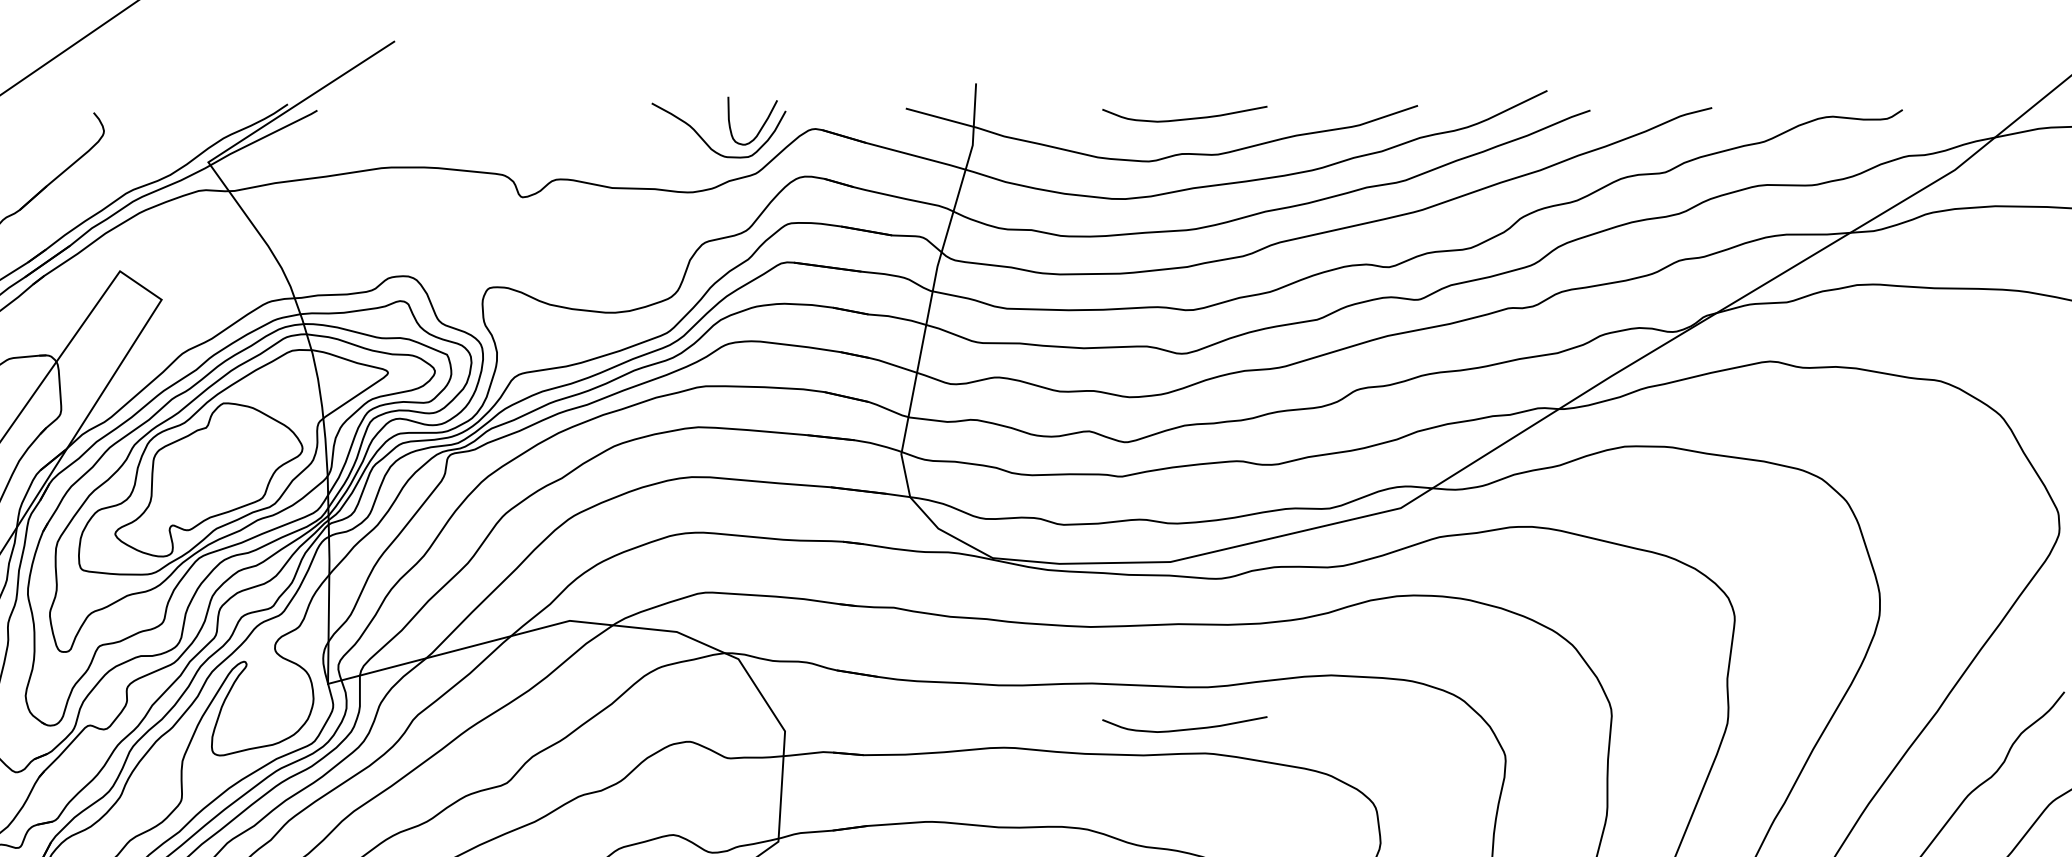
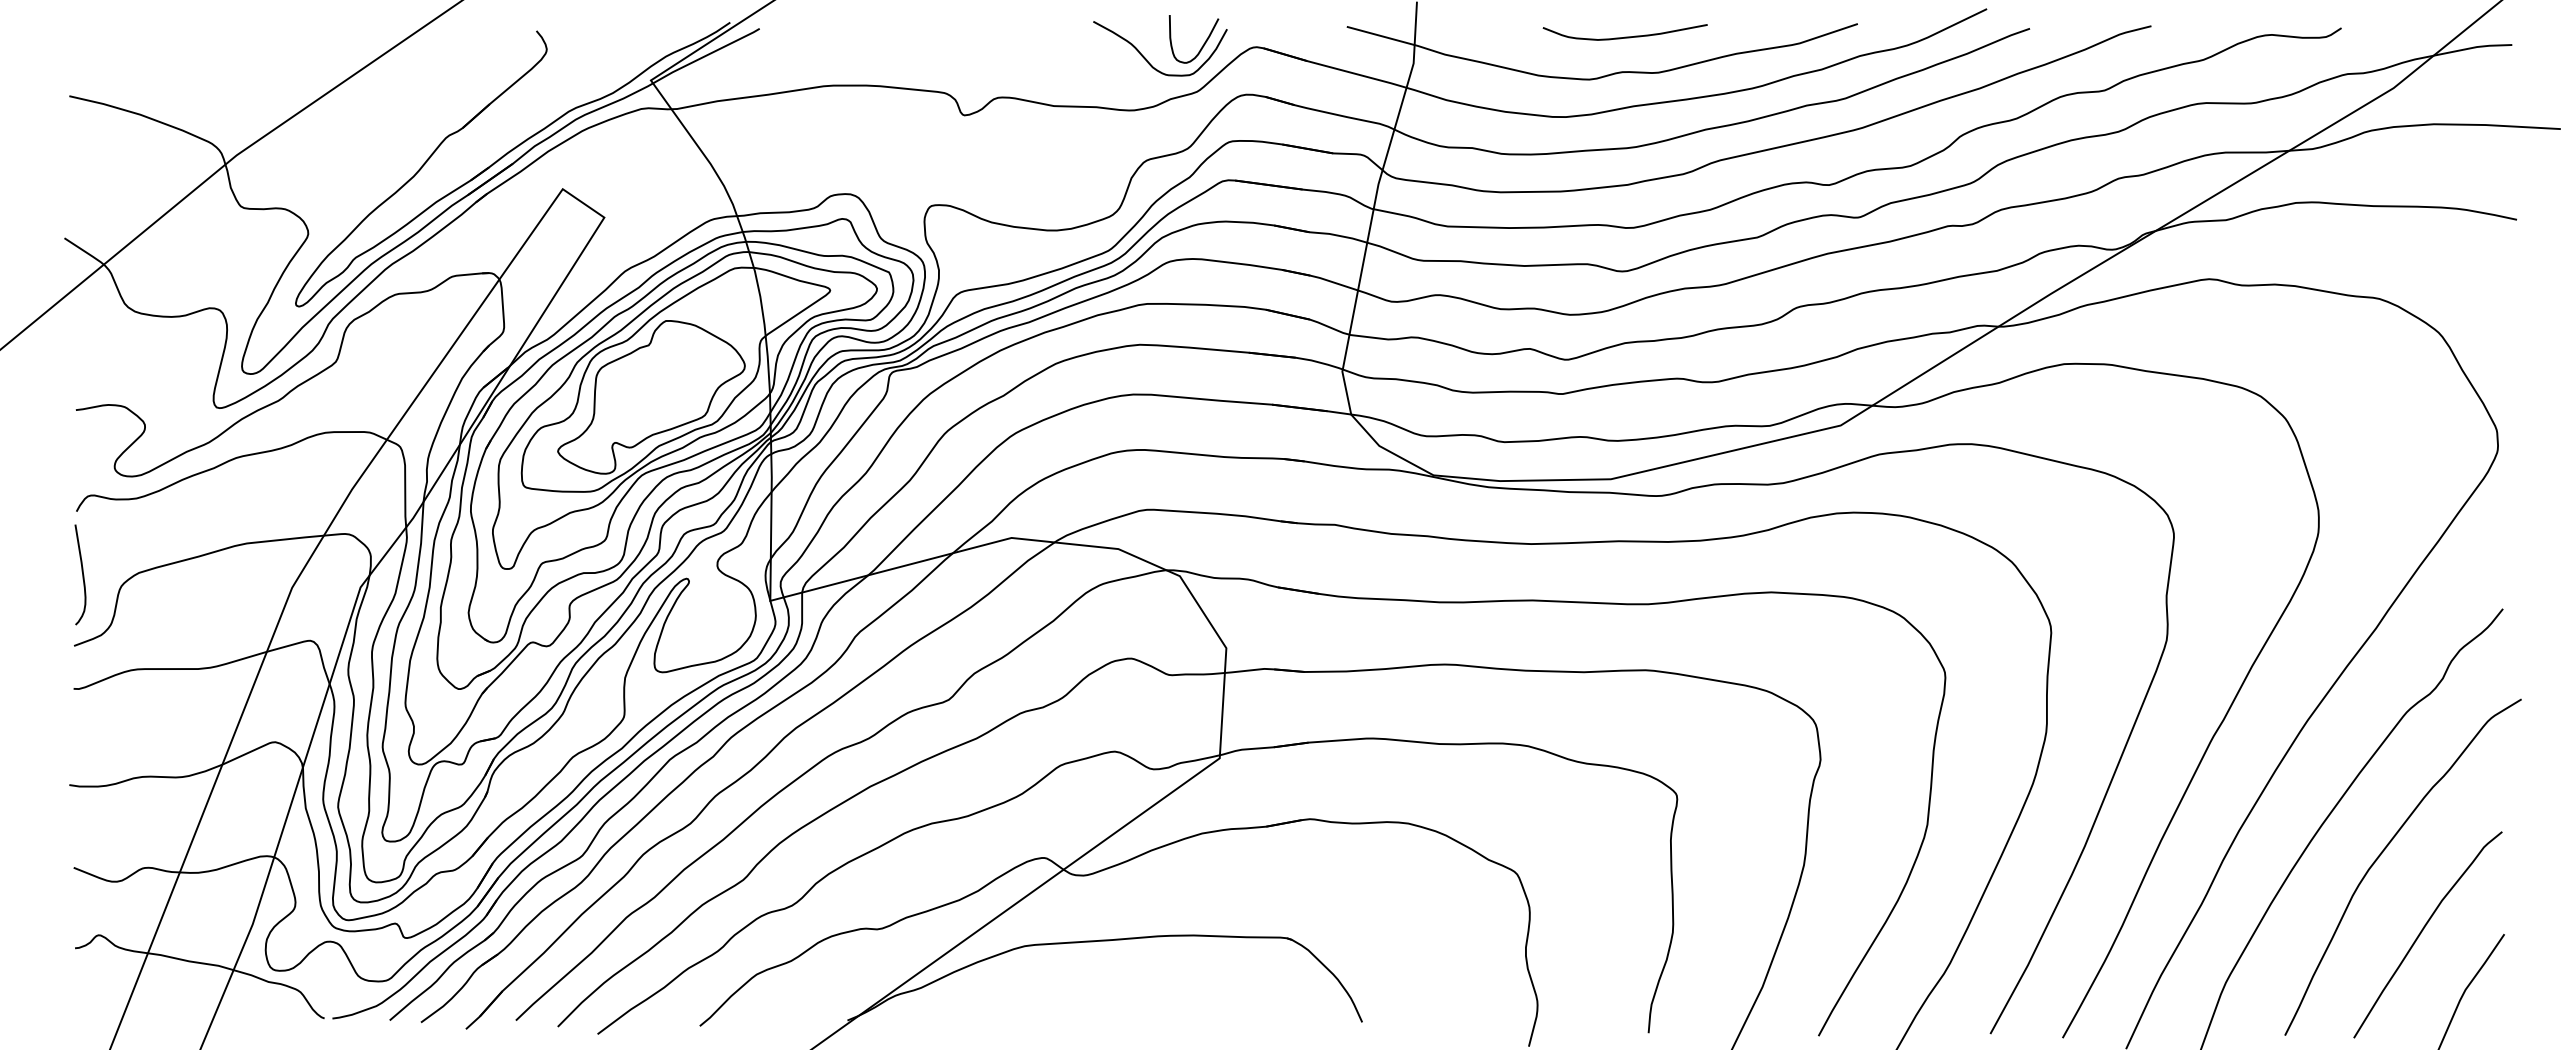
curve: (1184, 728) -> (1624, 645), removed

